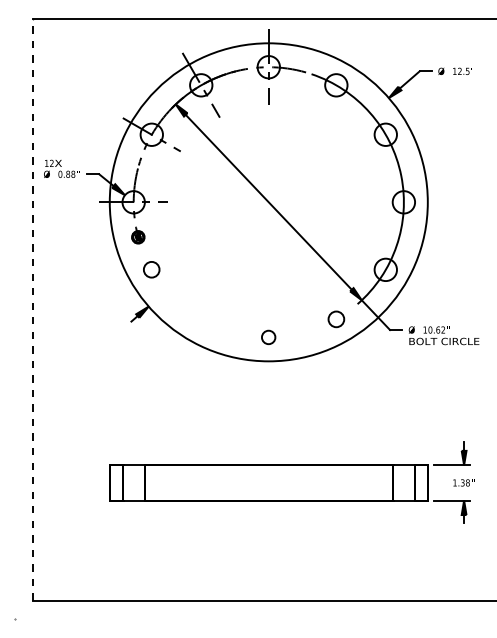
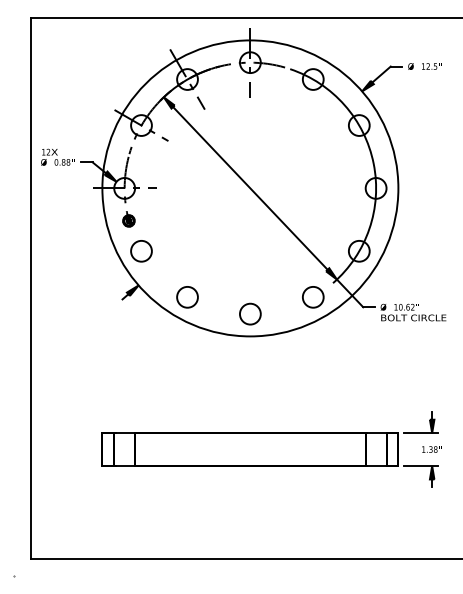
circle: (151, 269) -> (141, 250), size x1.43
line: (33, 309) -> (31, 288), dashed -> solid
circle: (201, 319) -> (187, 297), added
circle: (336, 319) -> (313, 297), size x1.43
circle: (268, 337) -> (250, 314), size x1.67

